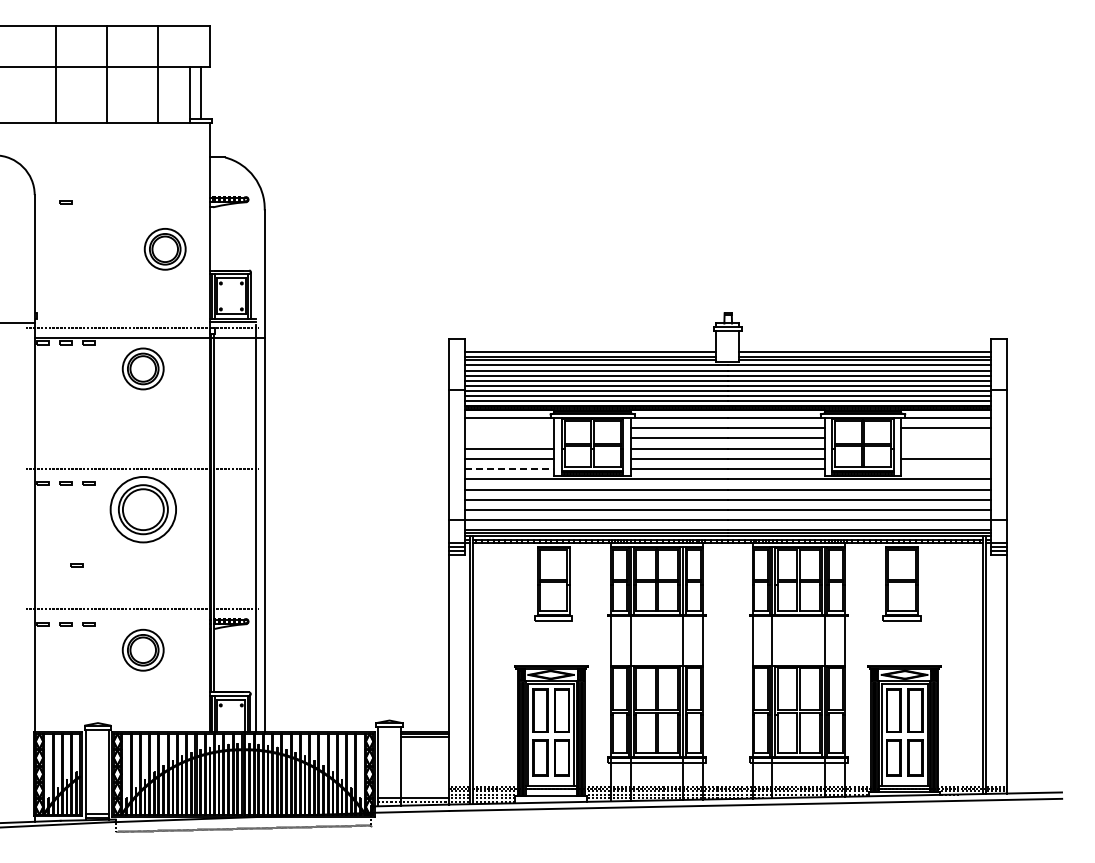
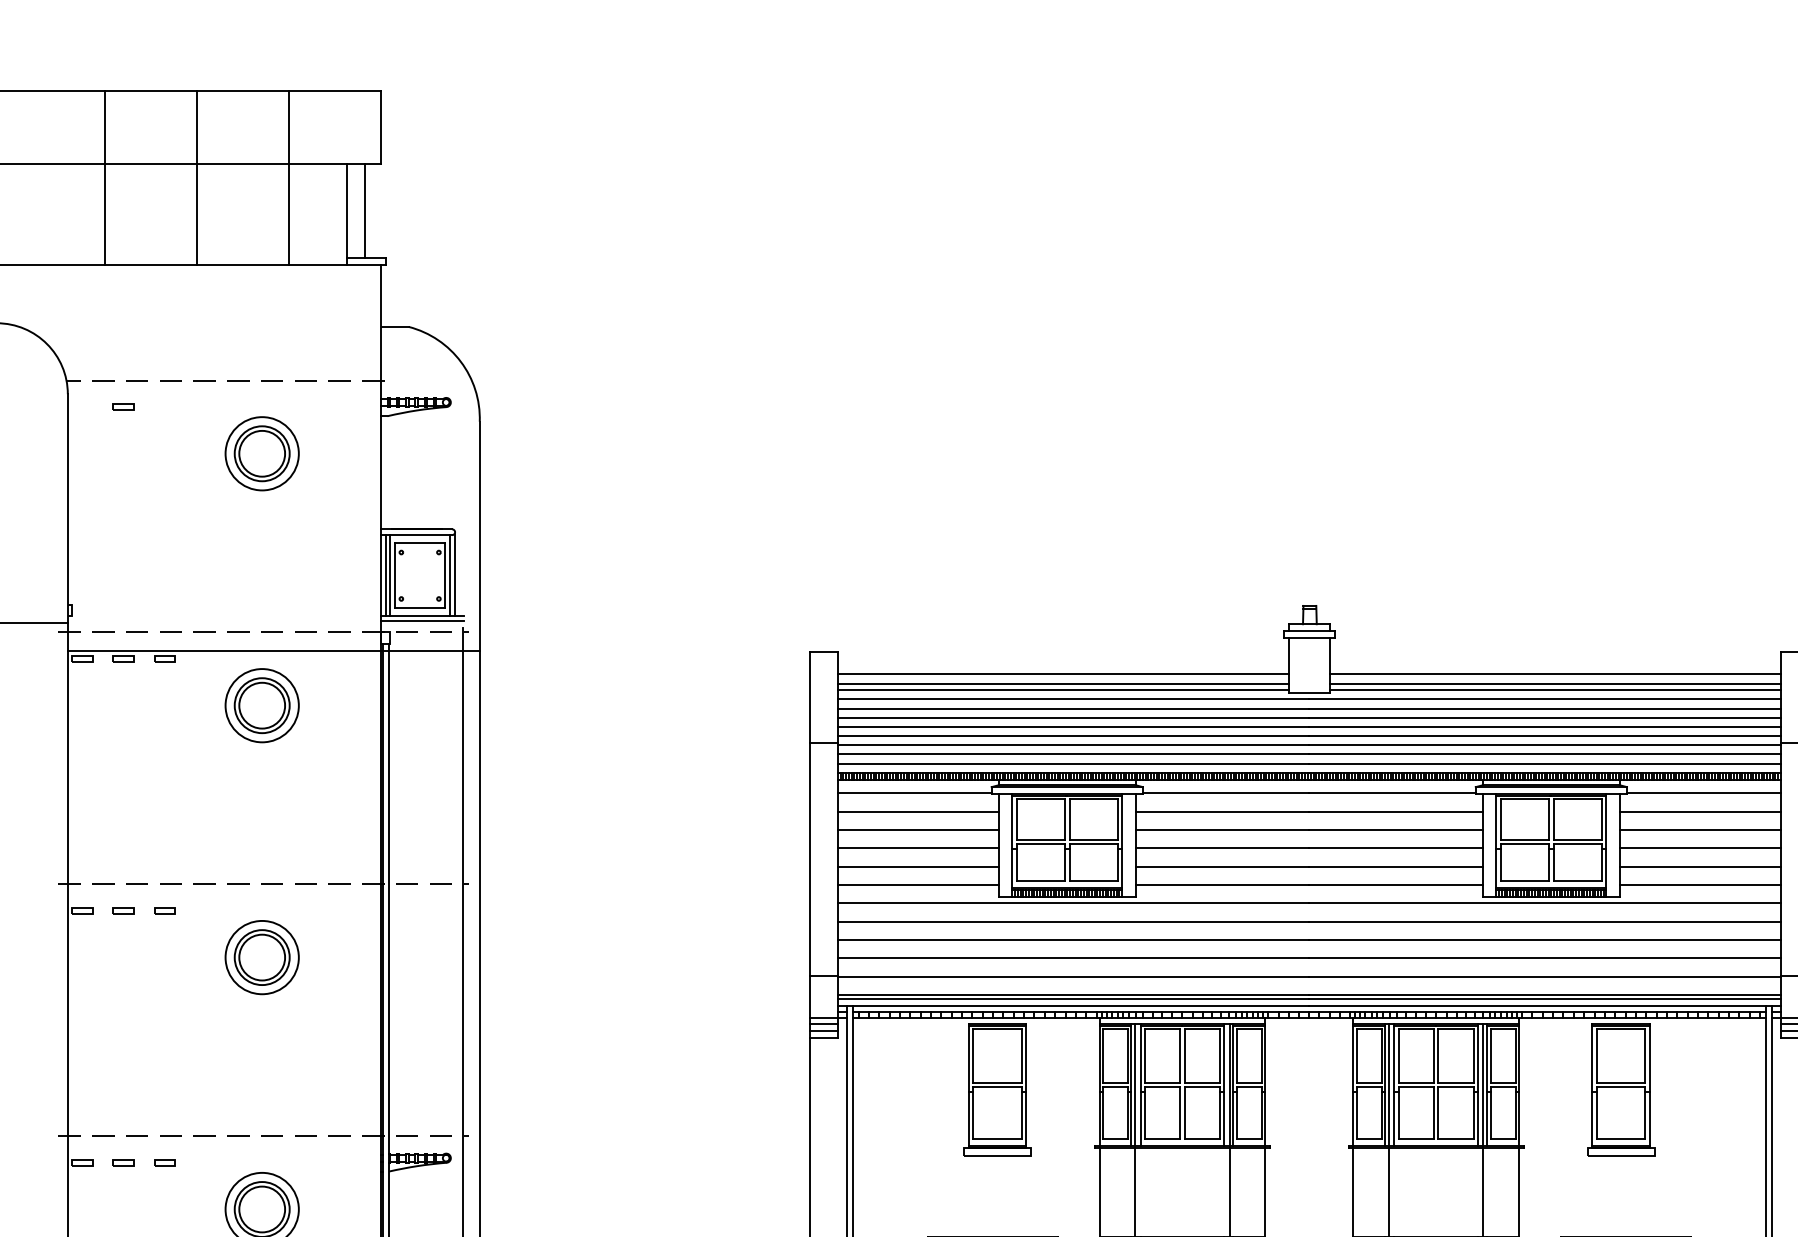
line: (122, 187) -> (225, 380), added
part: (164, 249) -> (260, 454), moved
line: (509, 428) -> (918, 812), added
line: (509, 438) -> (918, 830), added
line: (946, 438) -> (1700, 830), added
line: (946, 448) -> (1700, 848), added
line: (509, 469) -> (918, 885), dashed -> solid
line: (946, 469) -> (1700, 885), added
part: (142, 509) -> (260, 957), size x0.62
part: (76, 565) -> (142, 1057), removed

